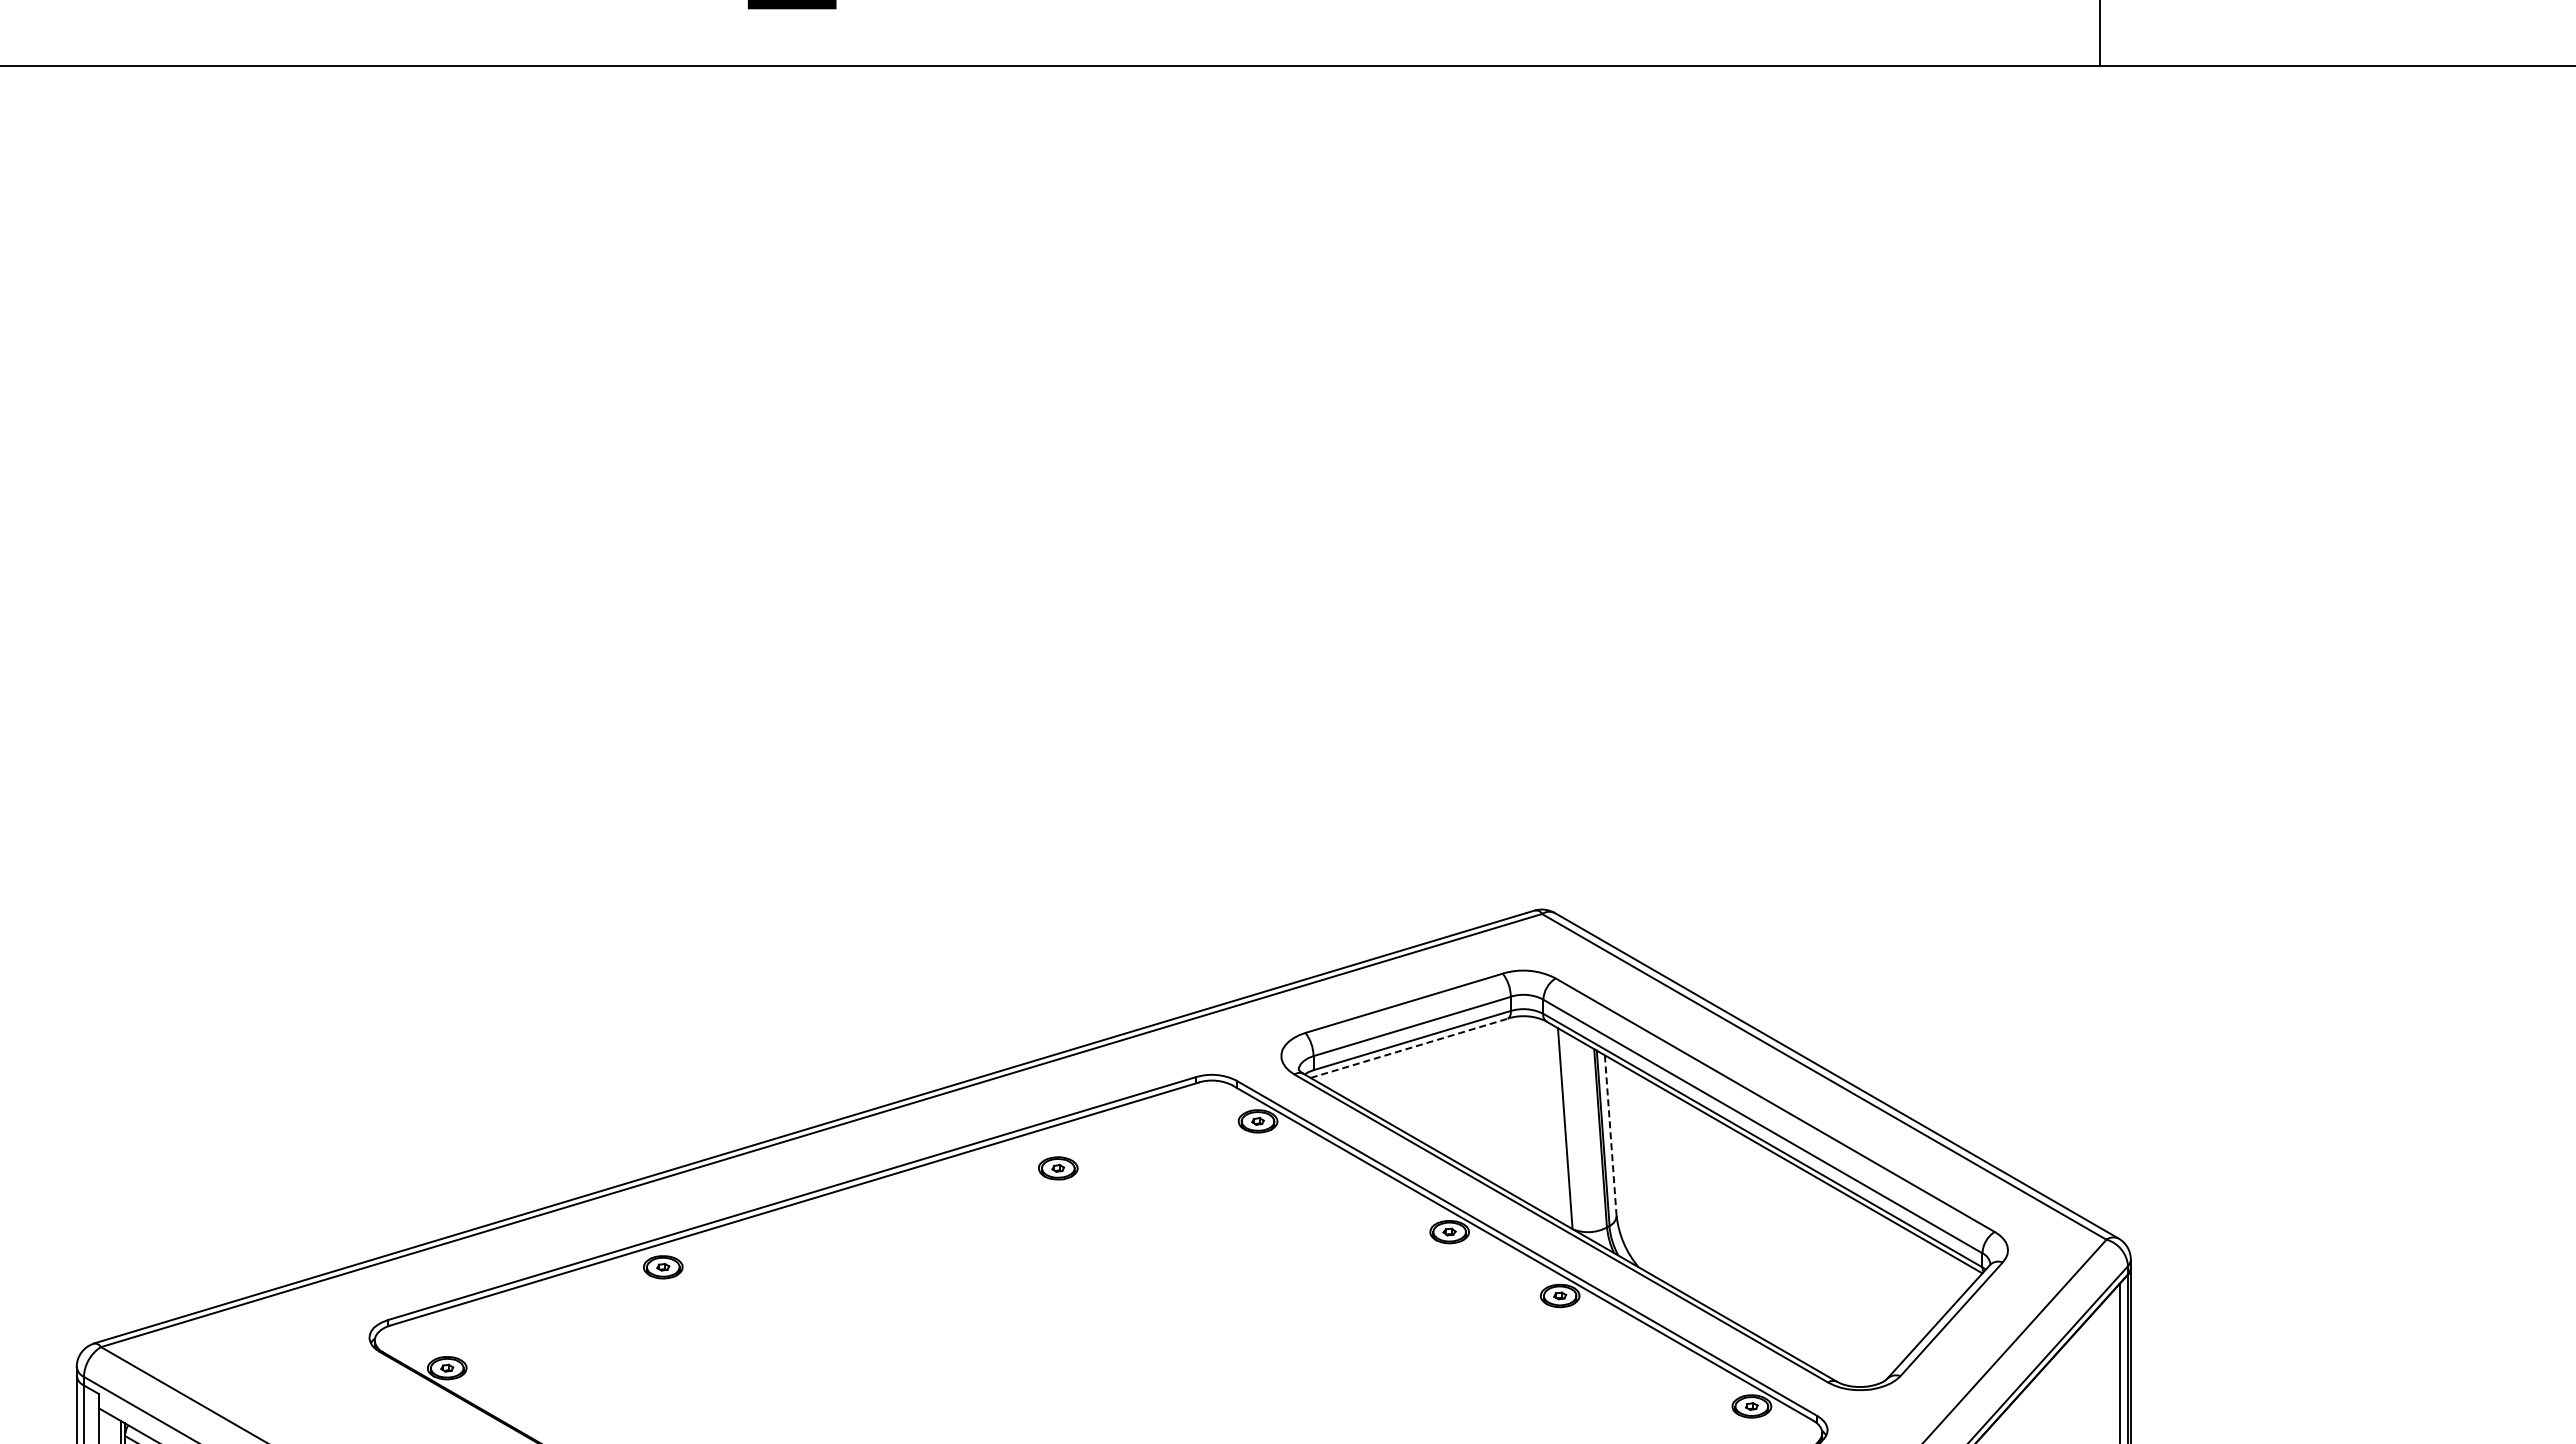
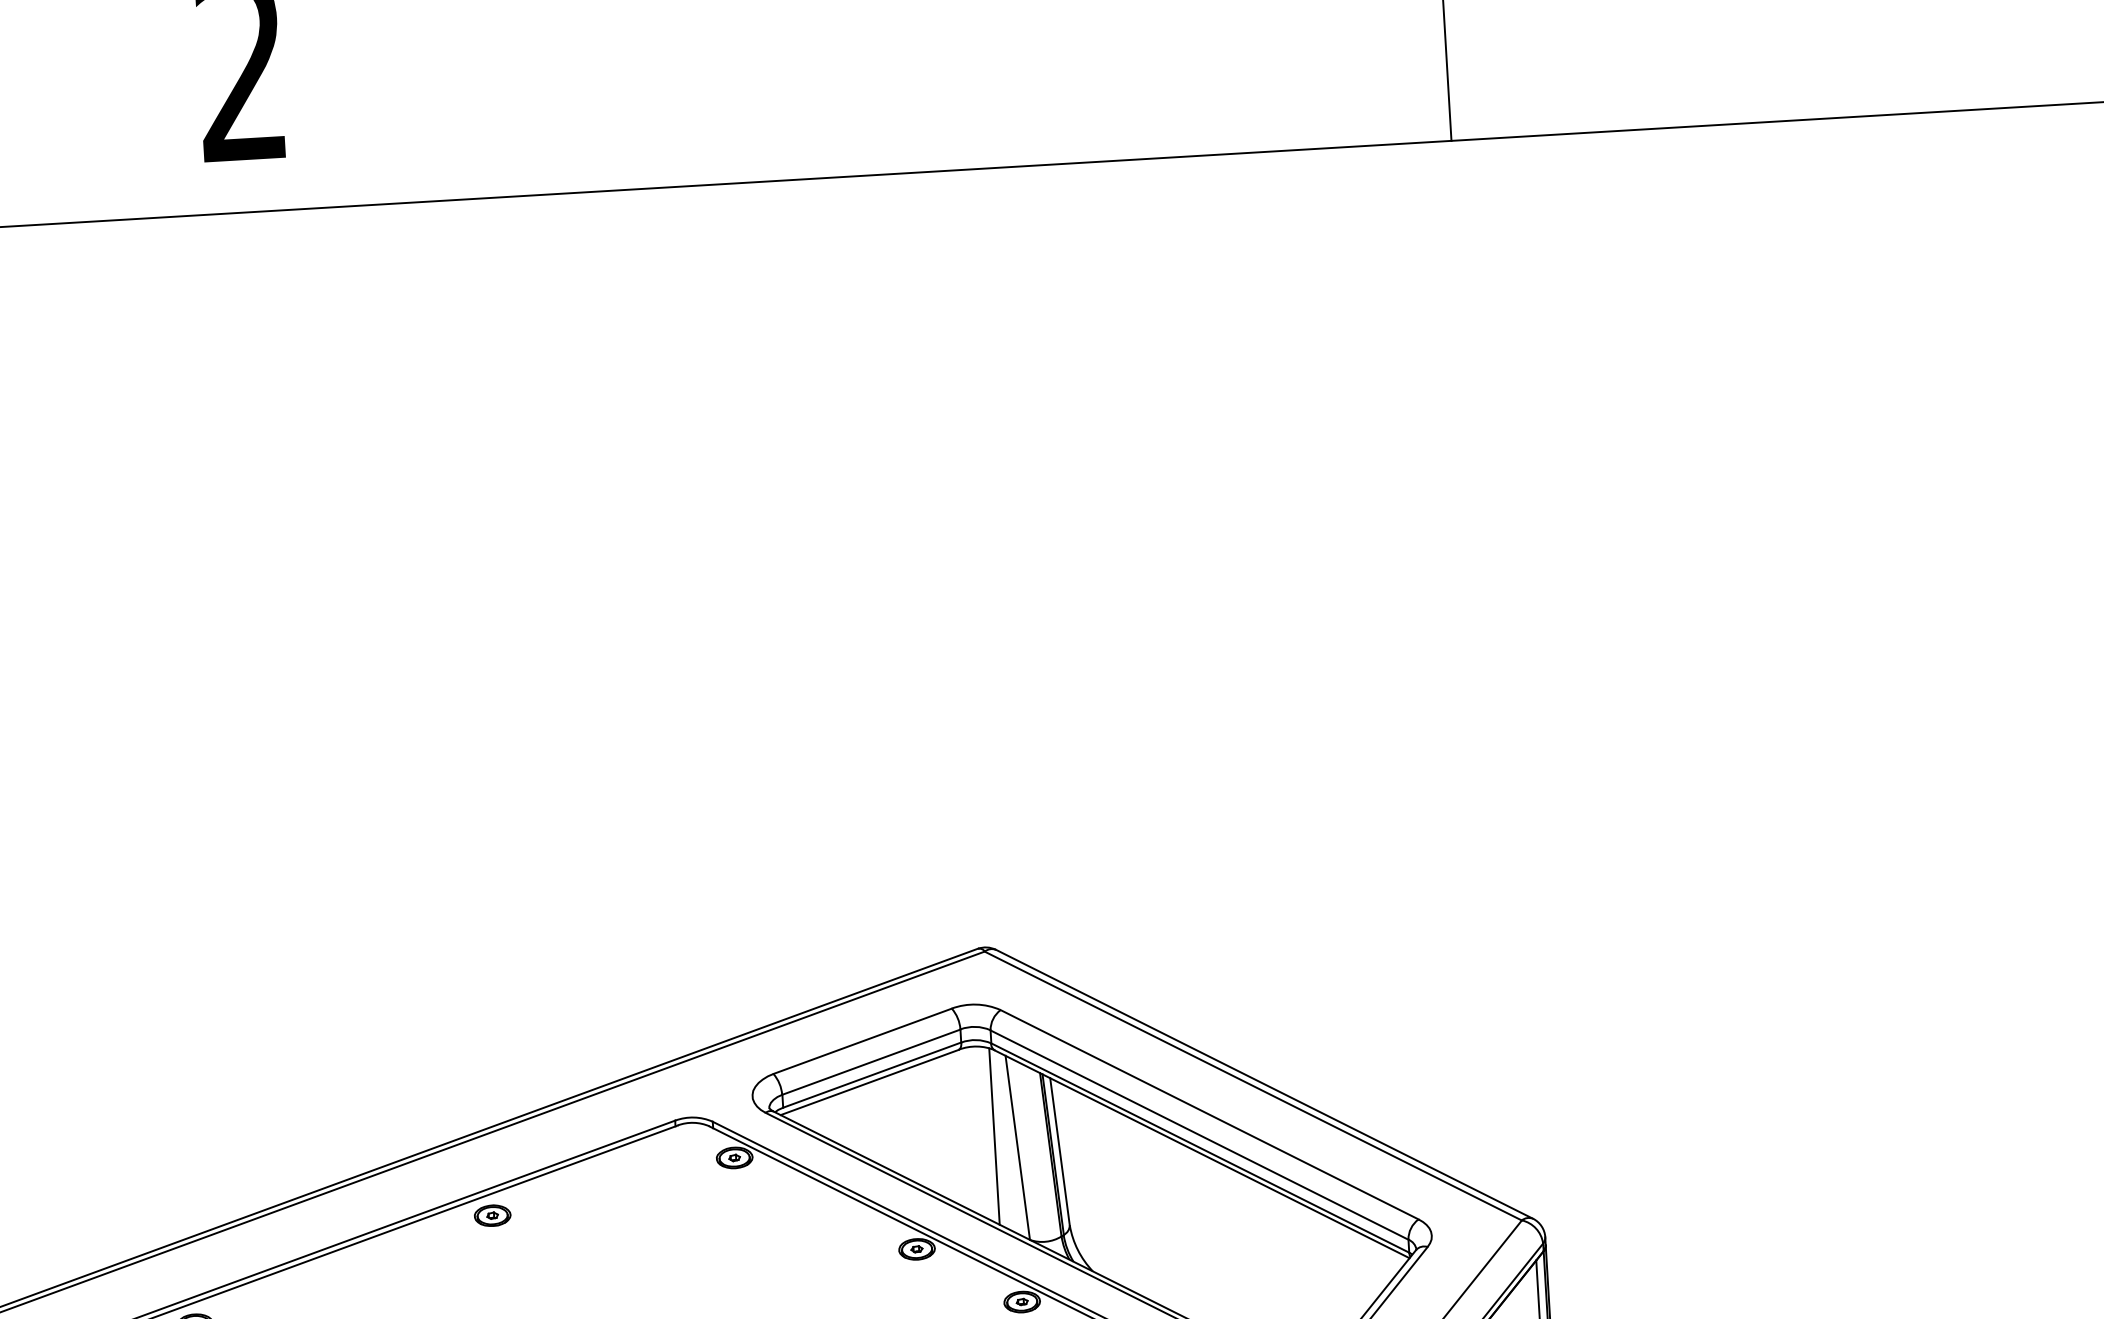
line: (1409, 1048) -> (870, 1082), dashed -> solid
line: (1540, 1114) -> (994, 1136), added
line: (1610, 1135) -> (1059, 1151), dashed -> solid
part: (1058, 1168) -> (492, 1215), moved

